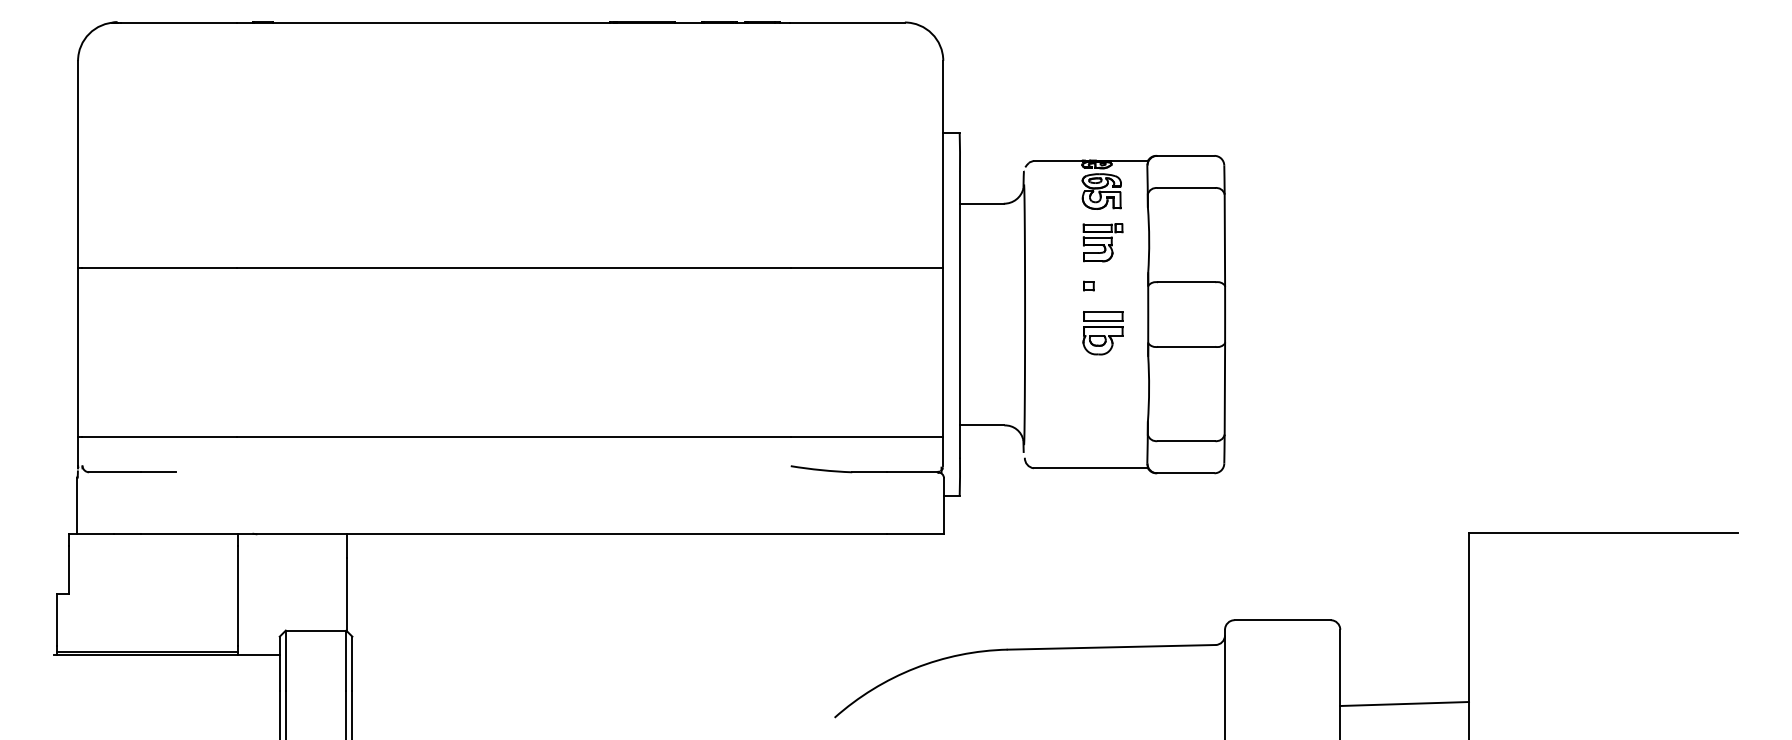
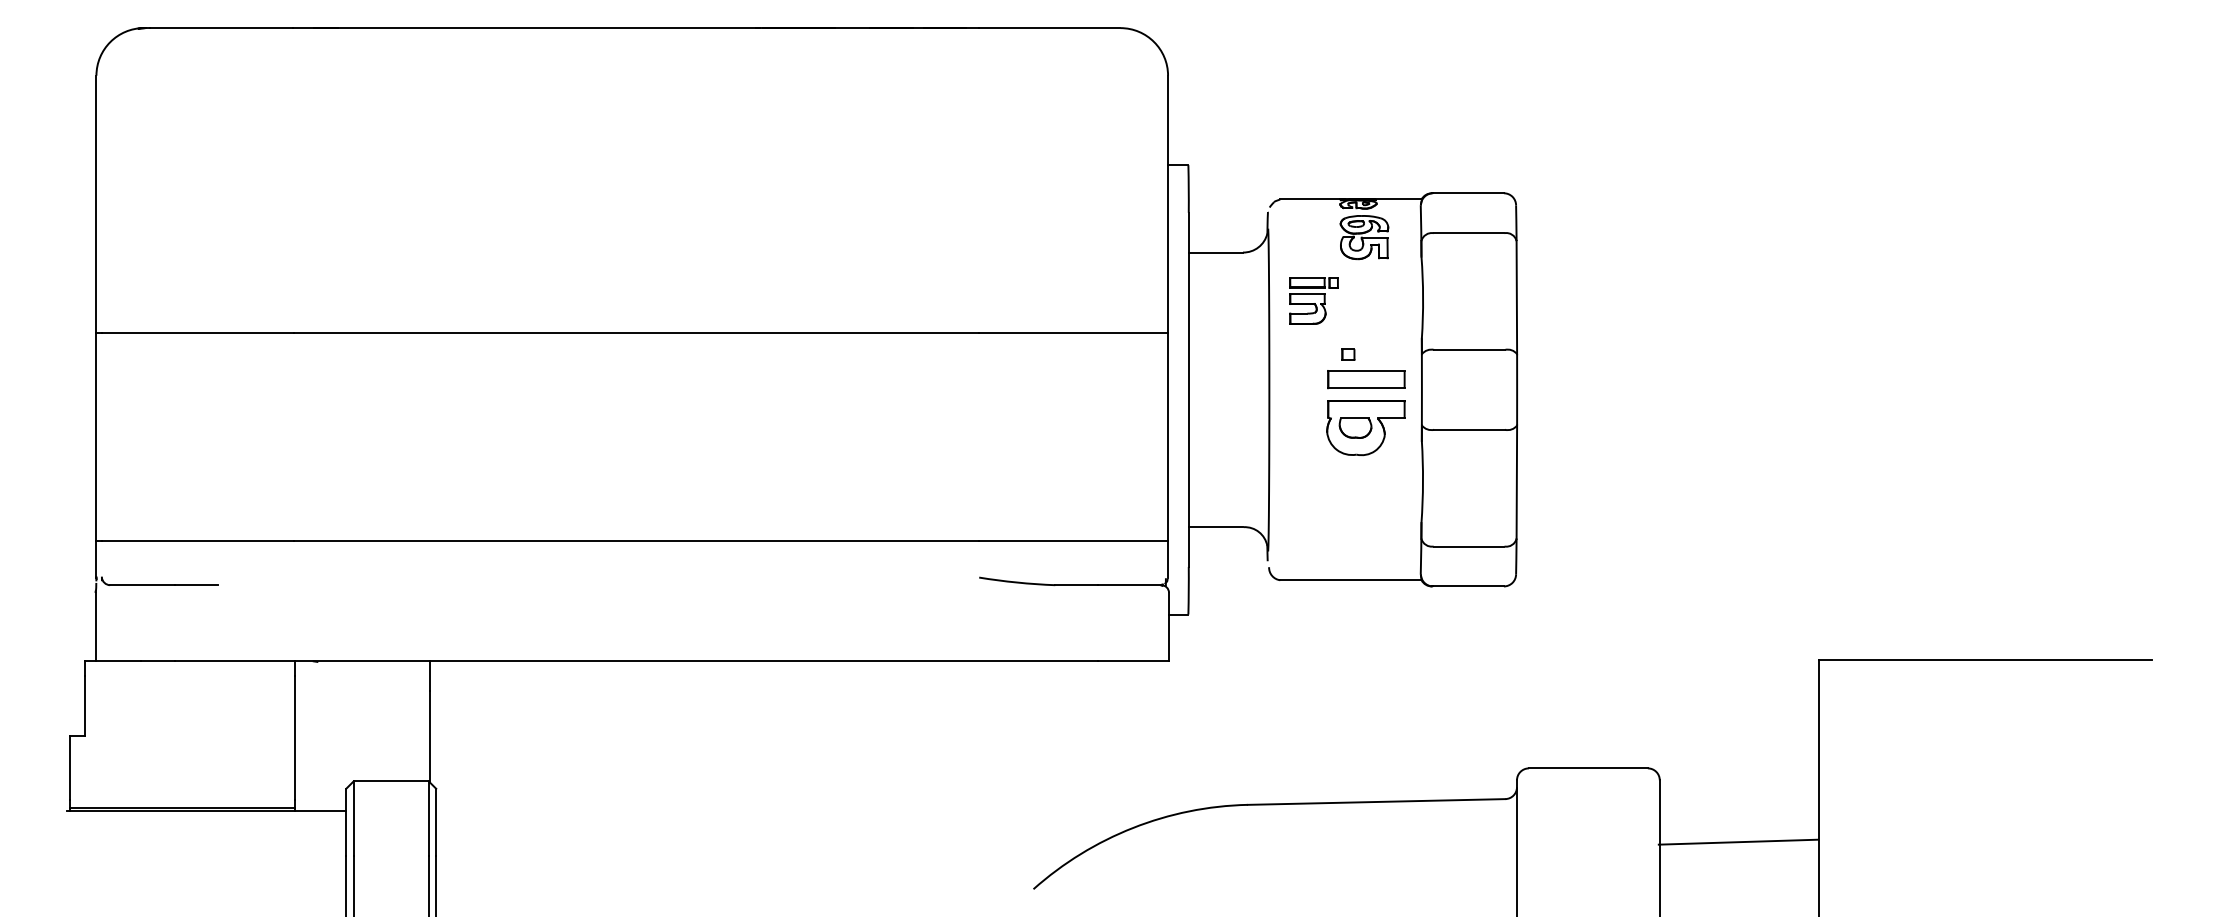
part: (1102, 242) -> (1313, 300), moved
part: (1102, 332) -> (1365, 412), size x1.6
line: (1404, 703) -> (1738, 841), moved

